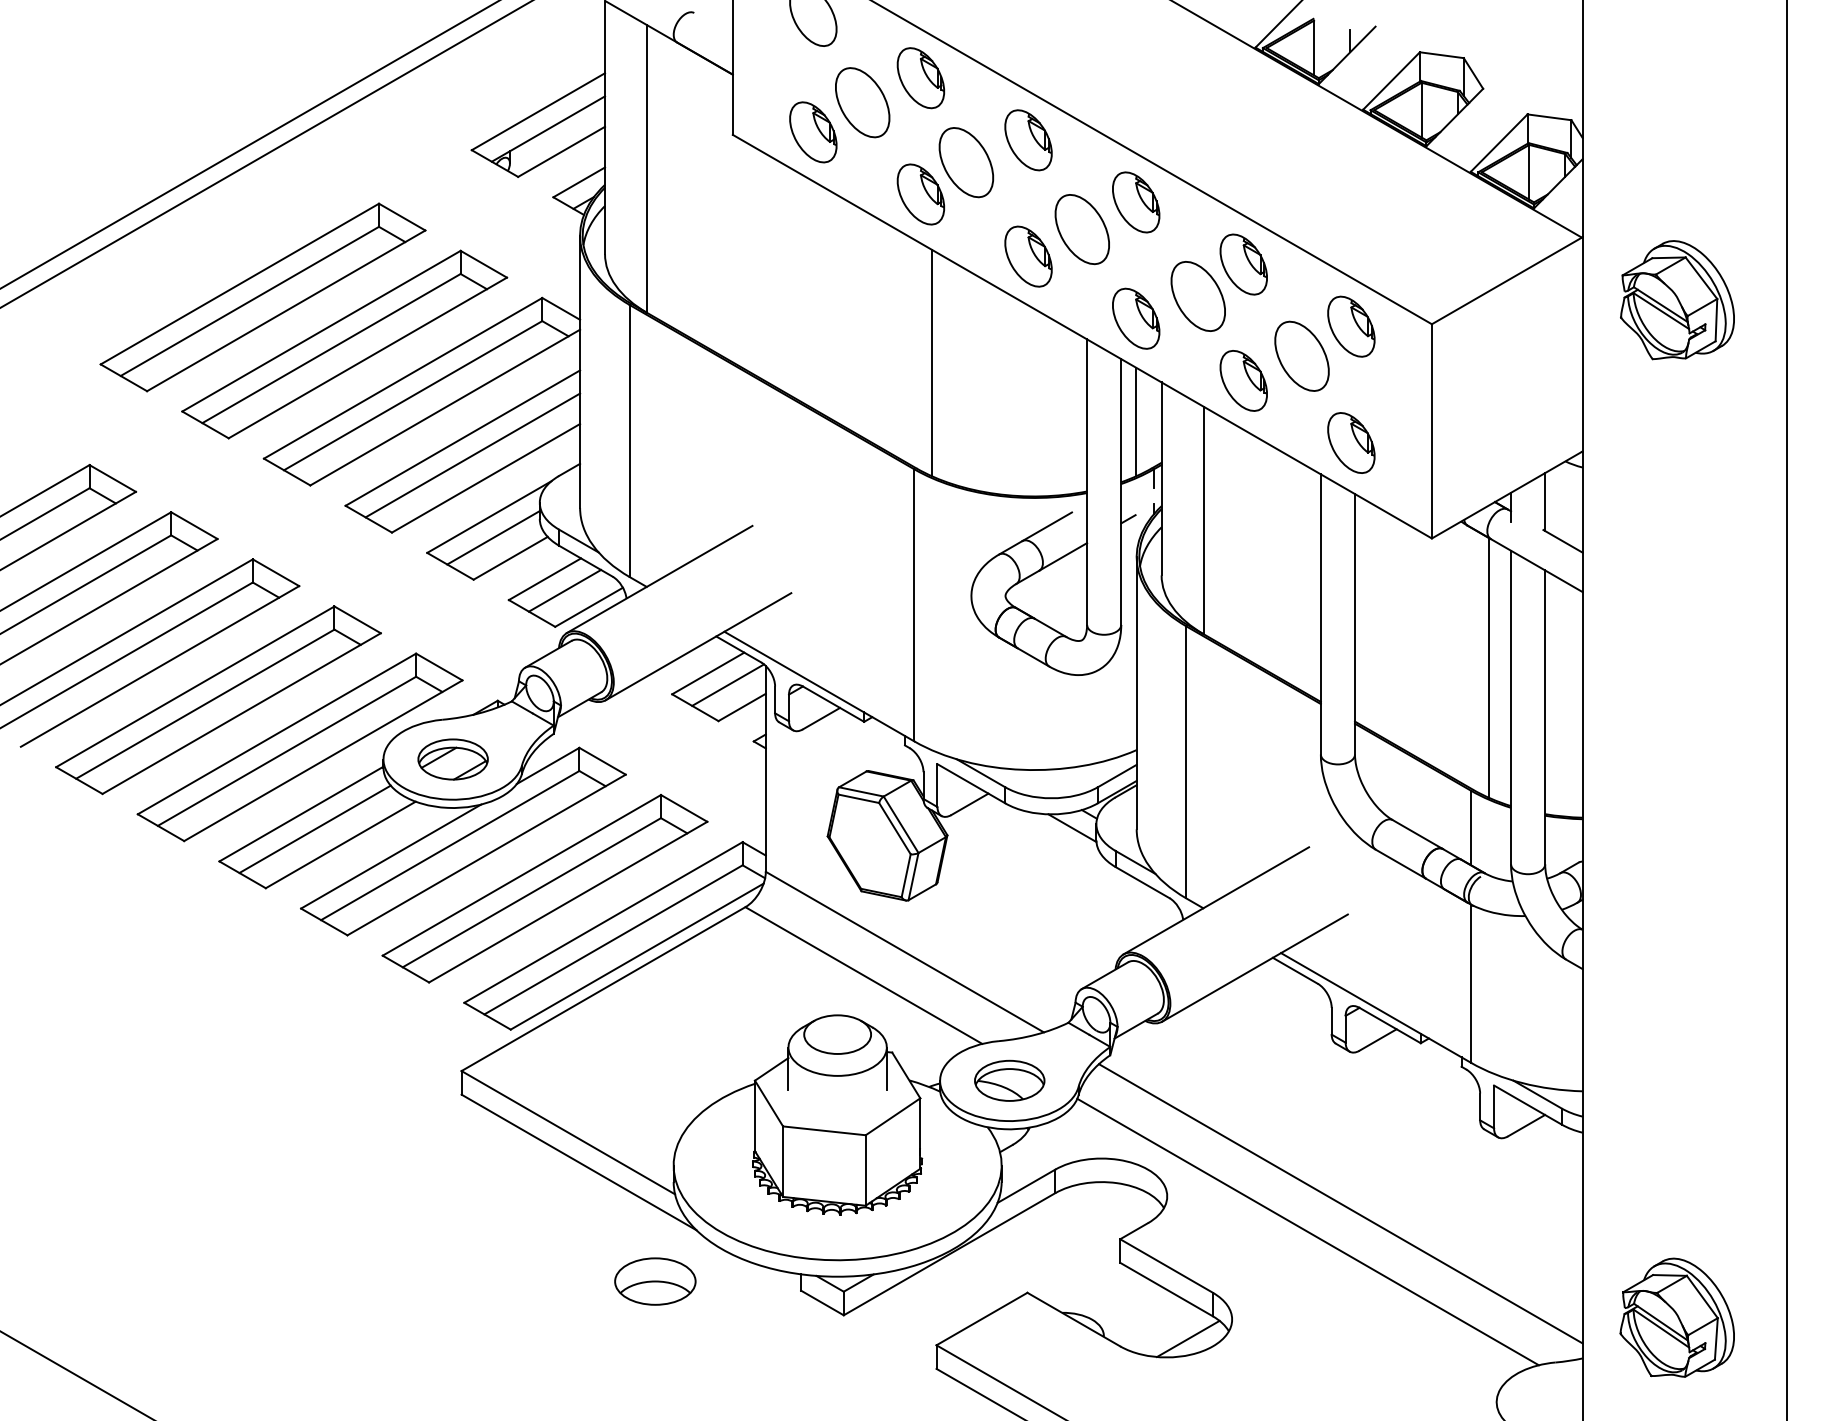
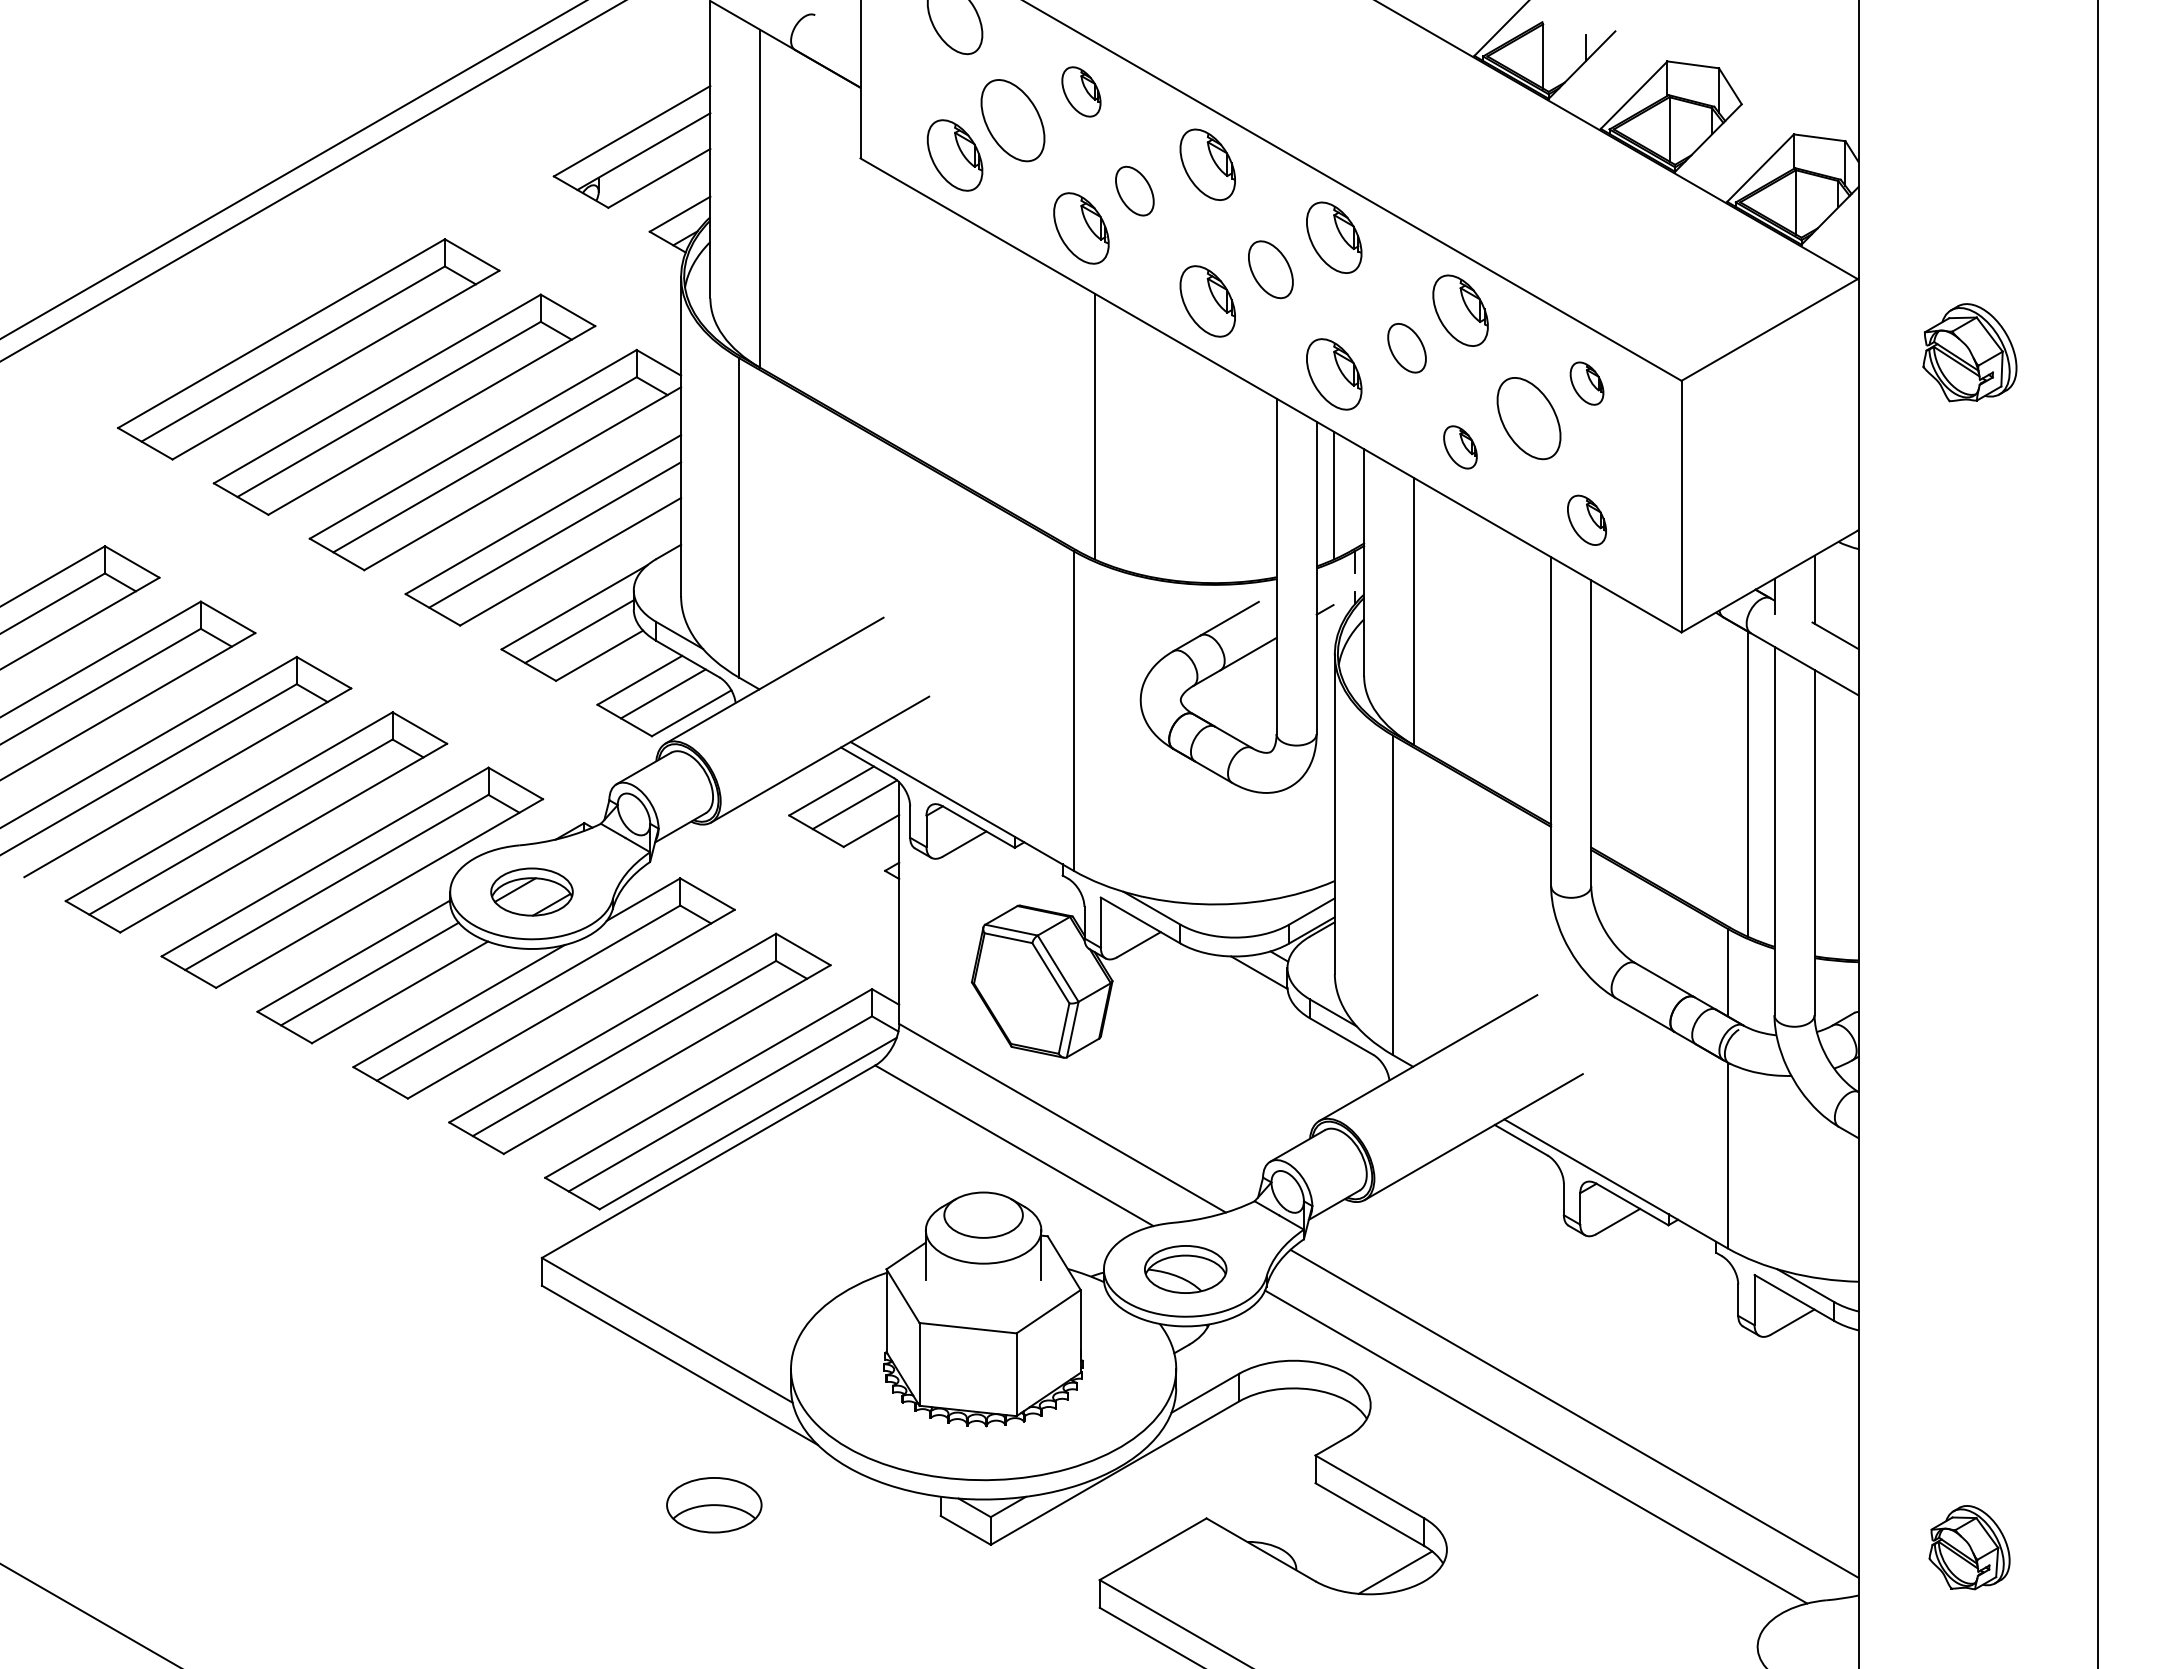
part: (920, 78) -> (1080, 92), size x0.7
part: (966, 162) -> (1134, 190), size x0.6
part: (1081, 229) -> (1270, 269), size x0.7
part: (1197, 296) -> (1406, 348), size x0.6
part: (1677, 300) -> (1970, 352), size x0.7
part: (1351, 326) -> (1587, 383), size x0.6
part: (1243, 380) -> (1460, 446), size x0.6
part: (1351, 442) -> (1587, 519), size x0.7
part: (655, 1281) -> (714, 1505), moved
part: (1676, 1317) -> (1968, 1547), size x0.6

